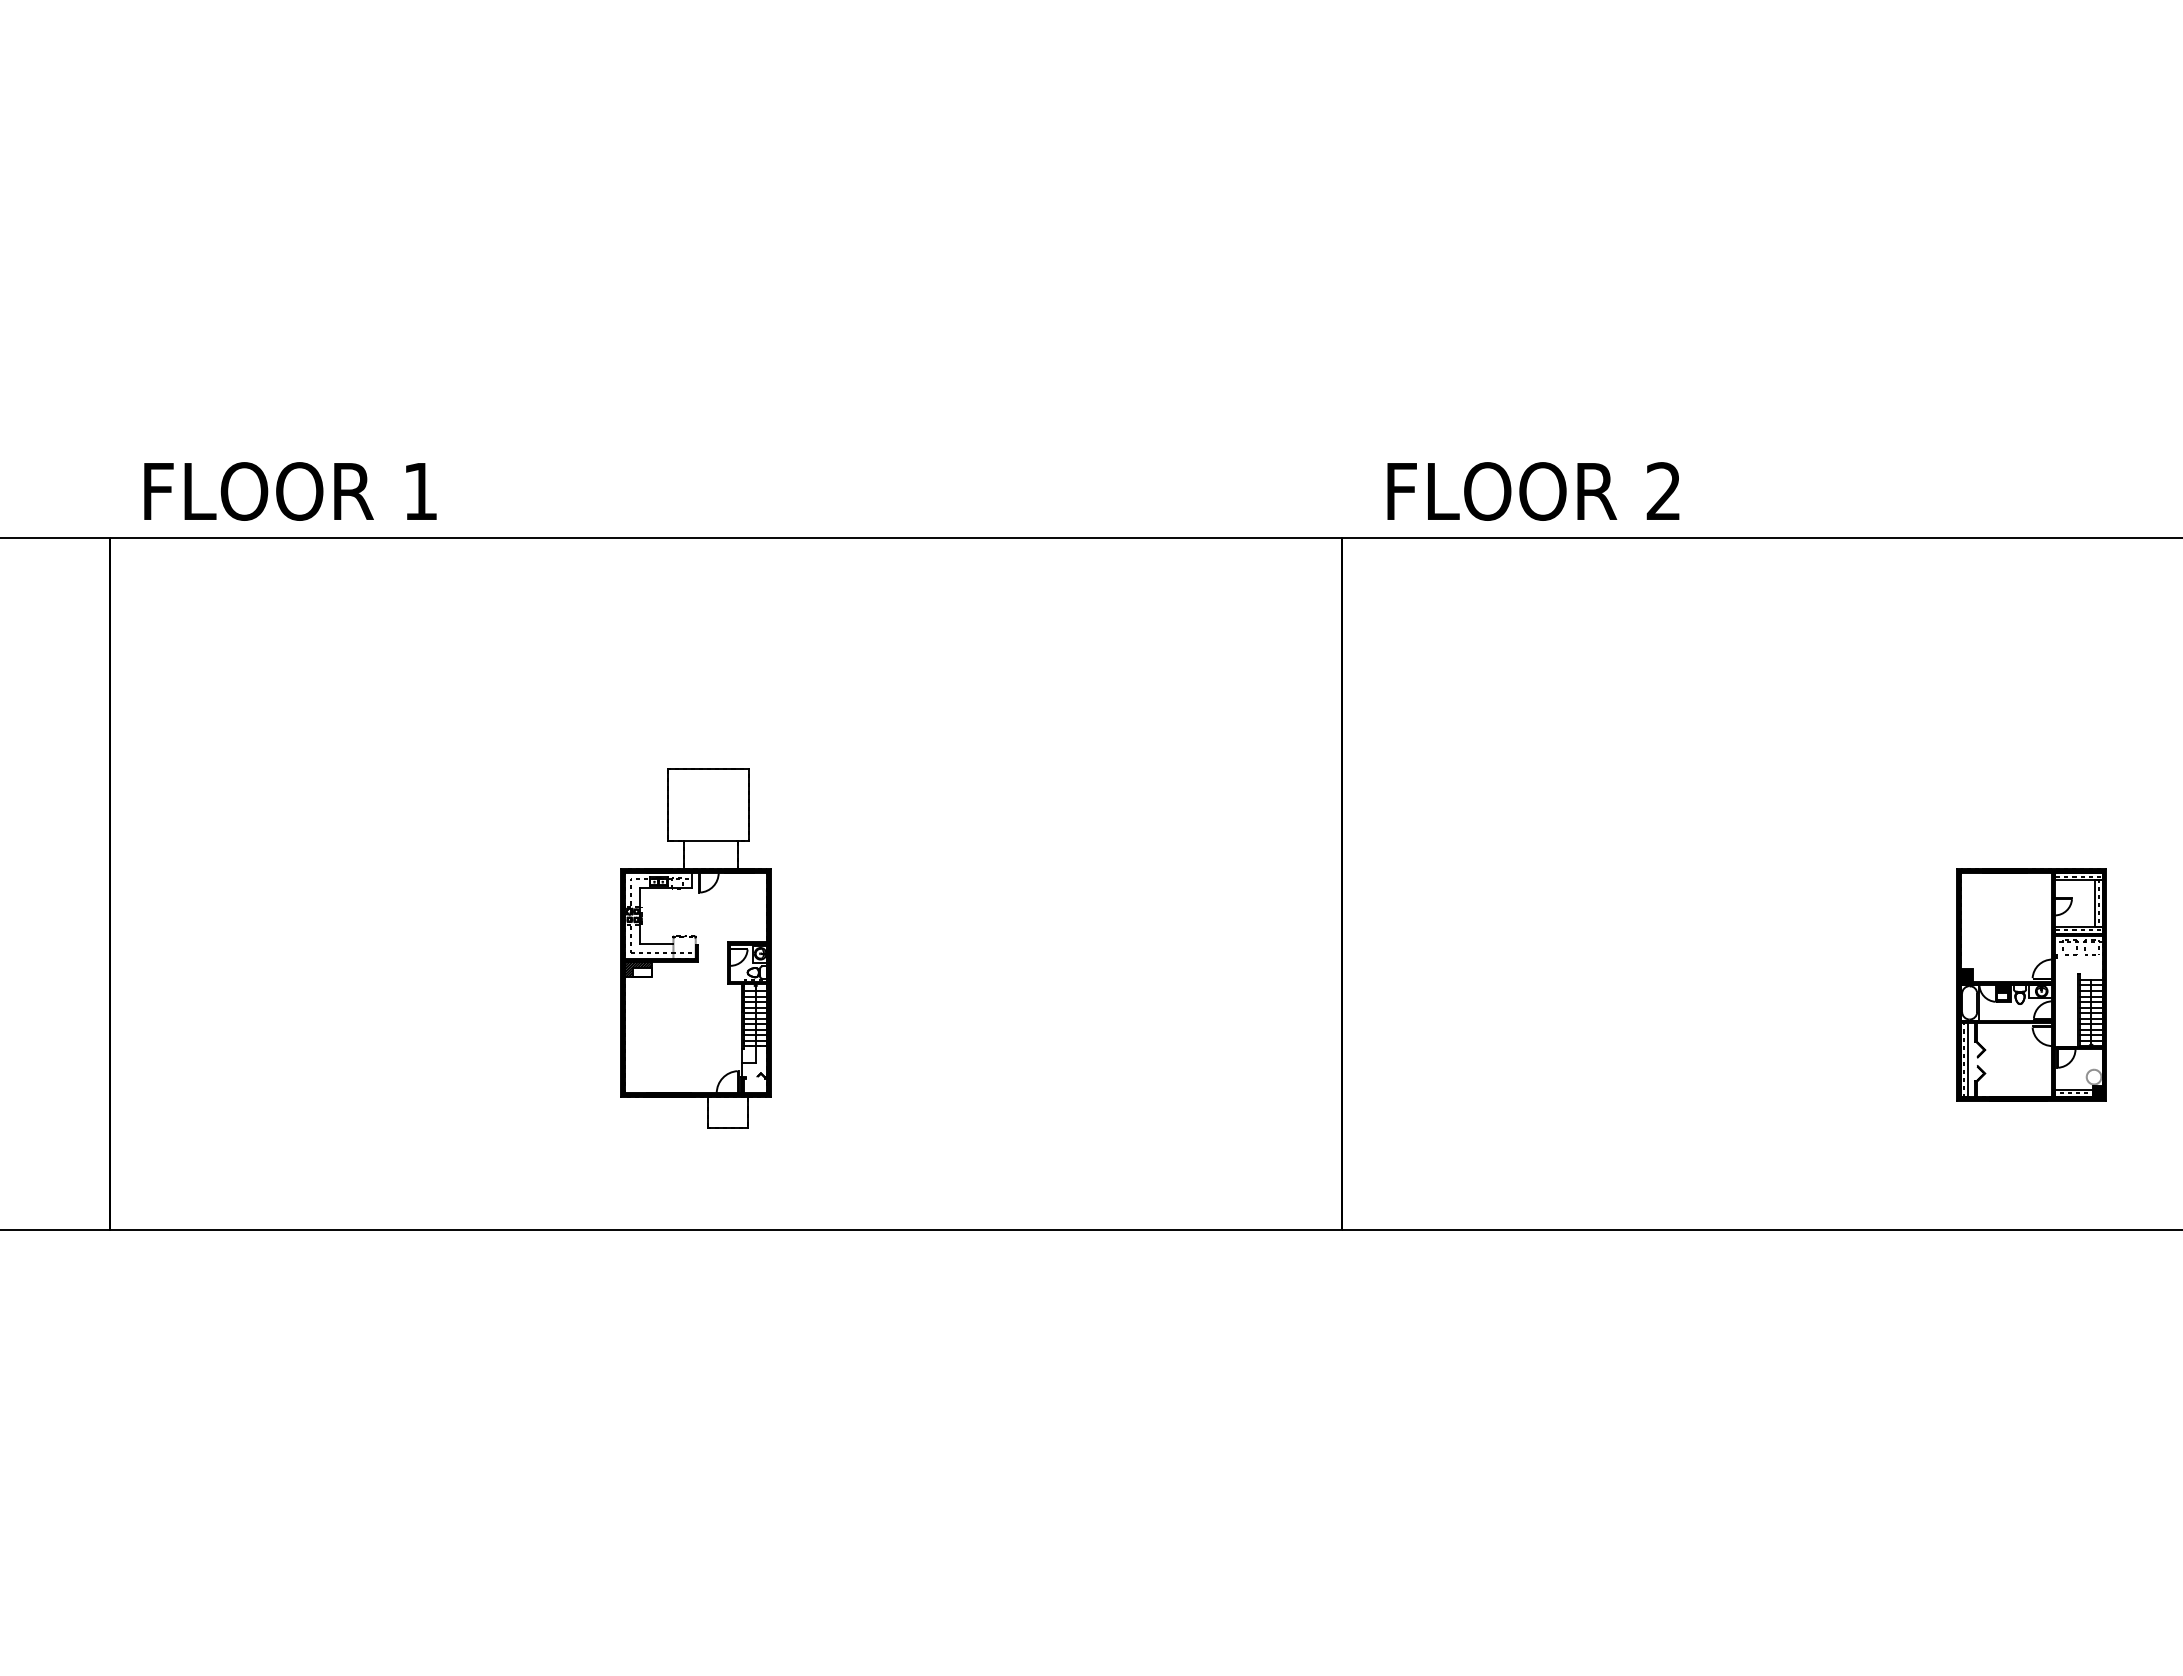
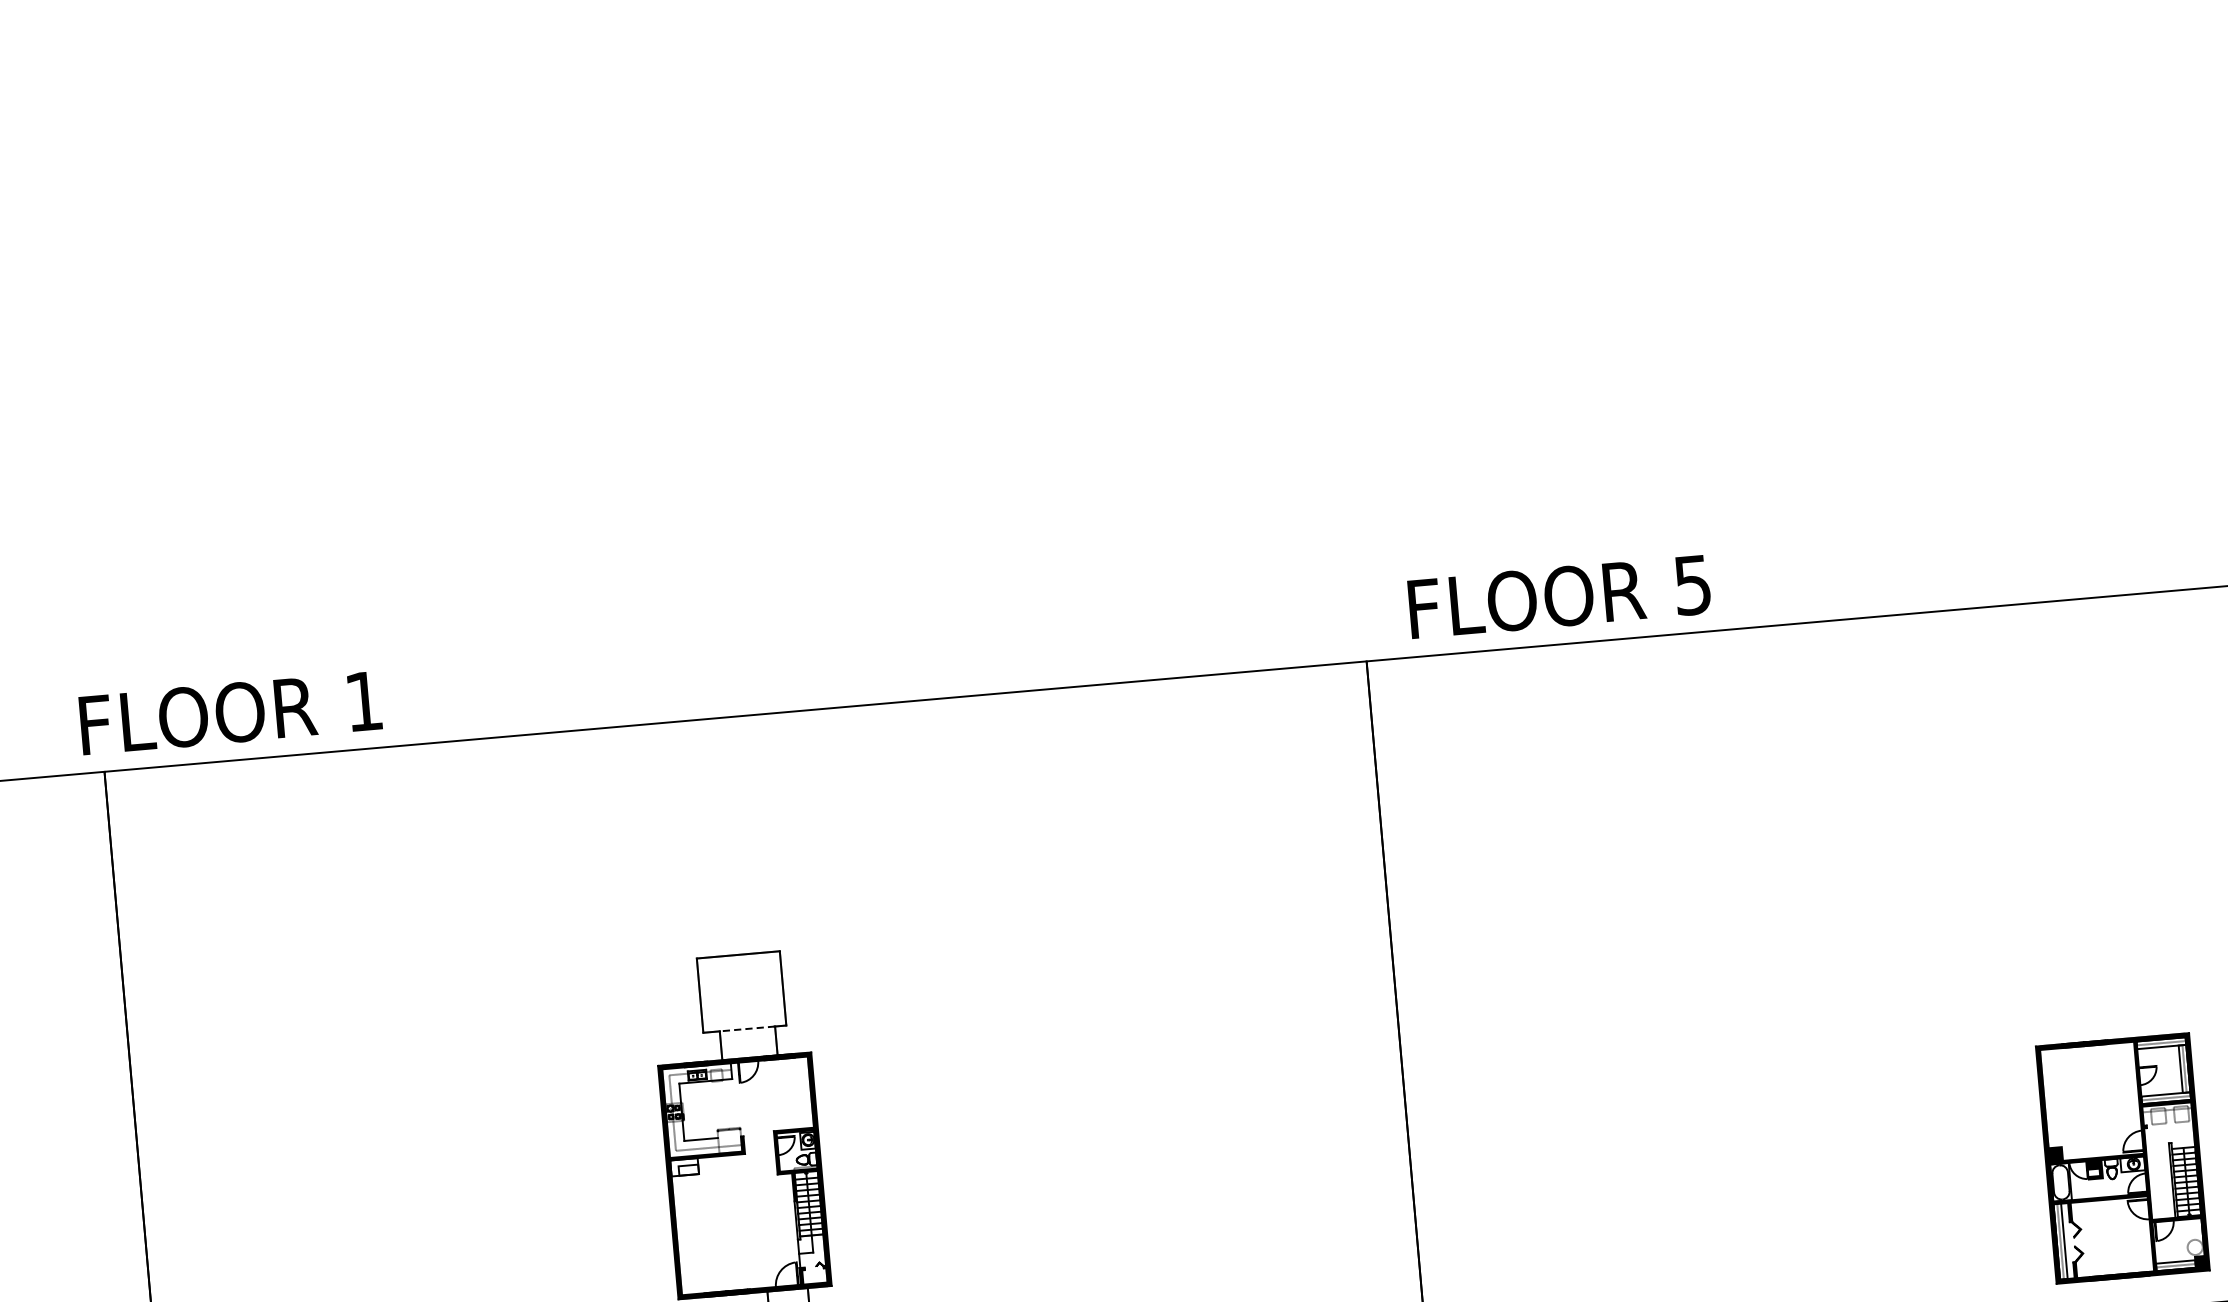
text: (290, 491) -> (230, 713), moved
text: (1663, 491) -> (1692, 585), 2 -> 5
line: (711, 841) -> (747, 1029), solid -> dashed
hatch: (638, 969) -> (684, 1167), removed
part: (2031, 984) -> (2122, 1158), moved

